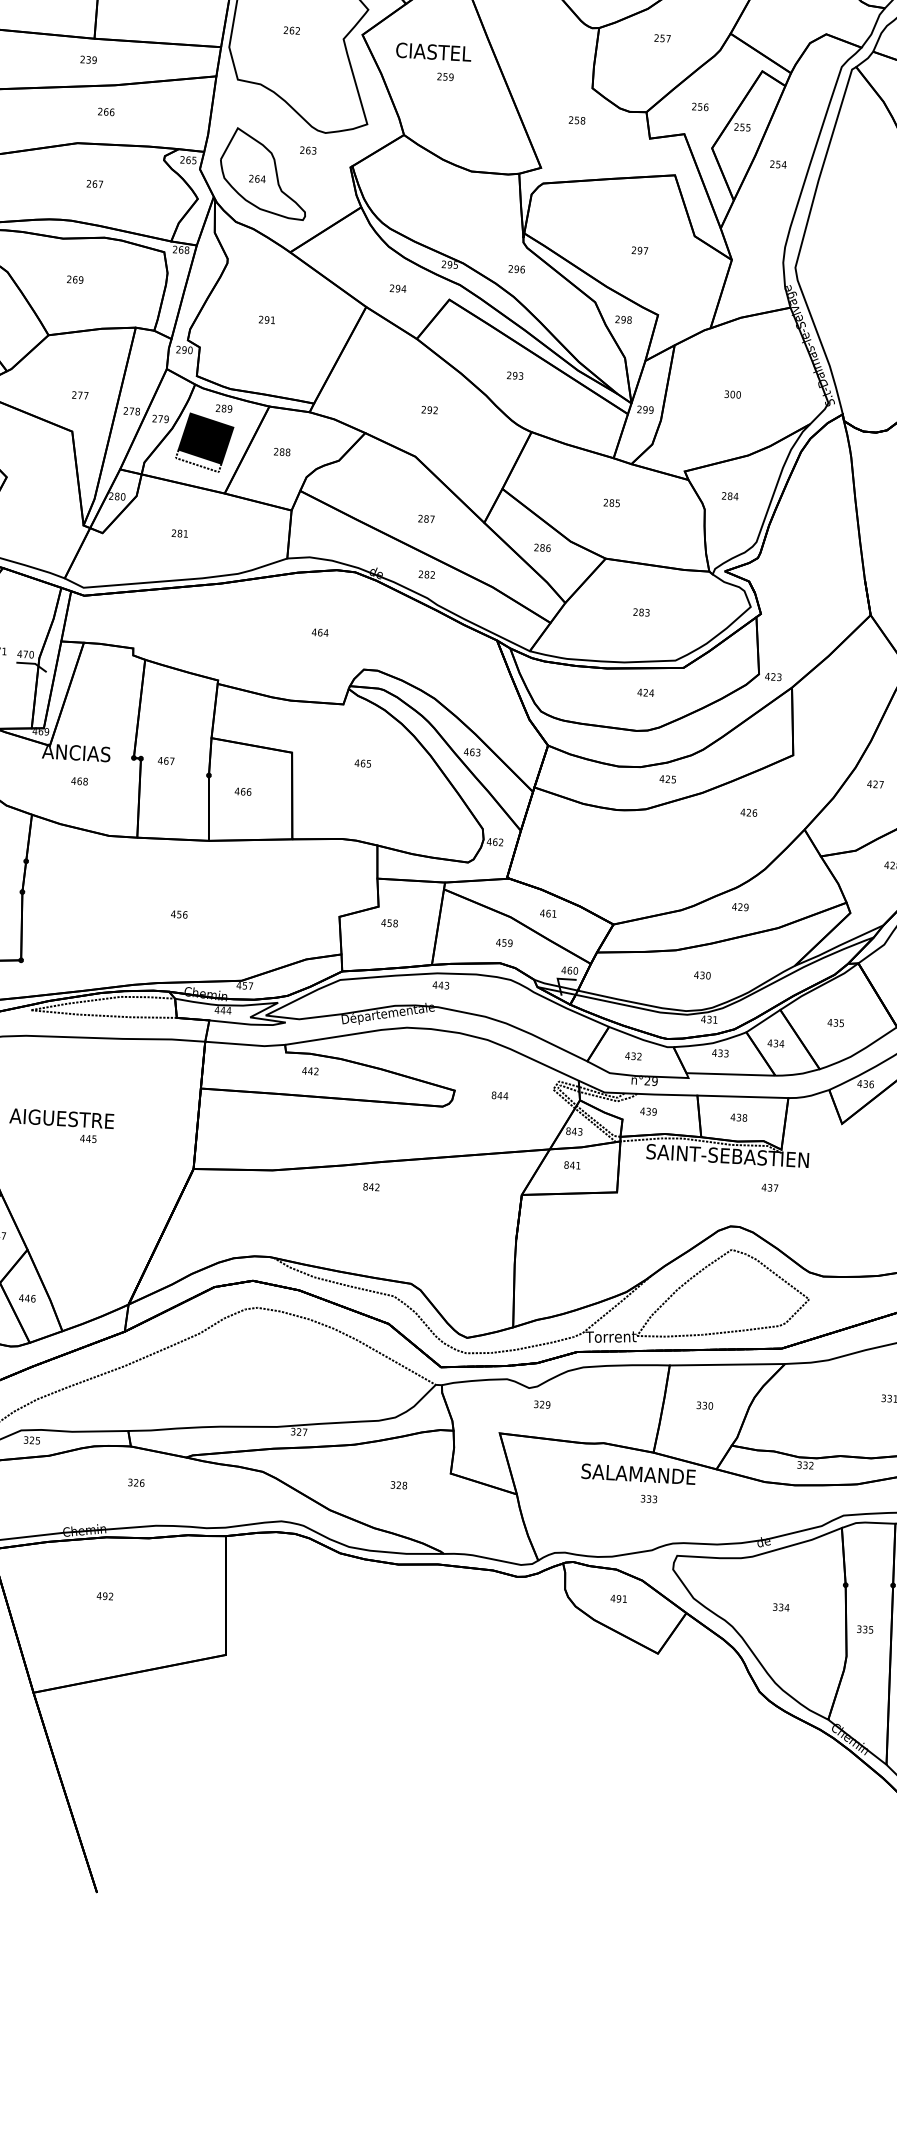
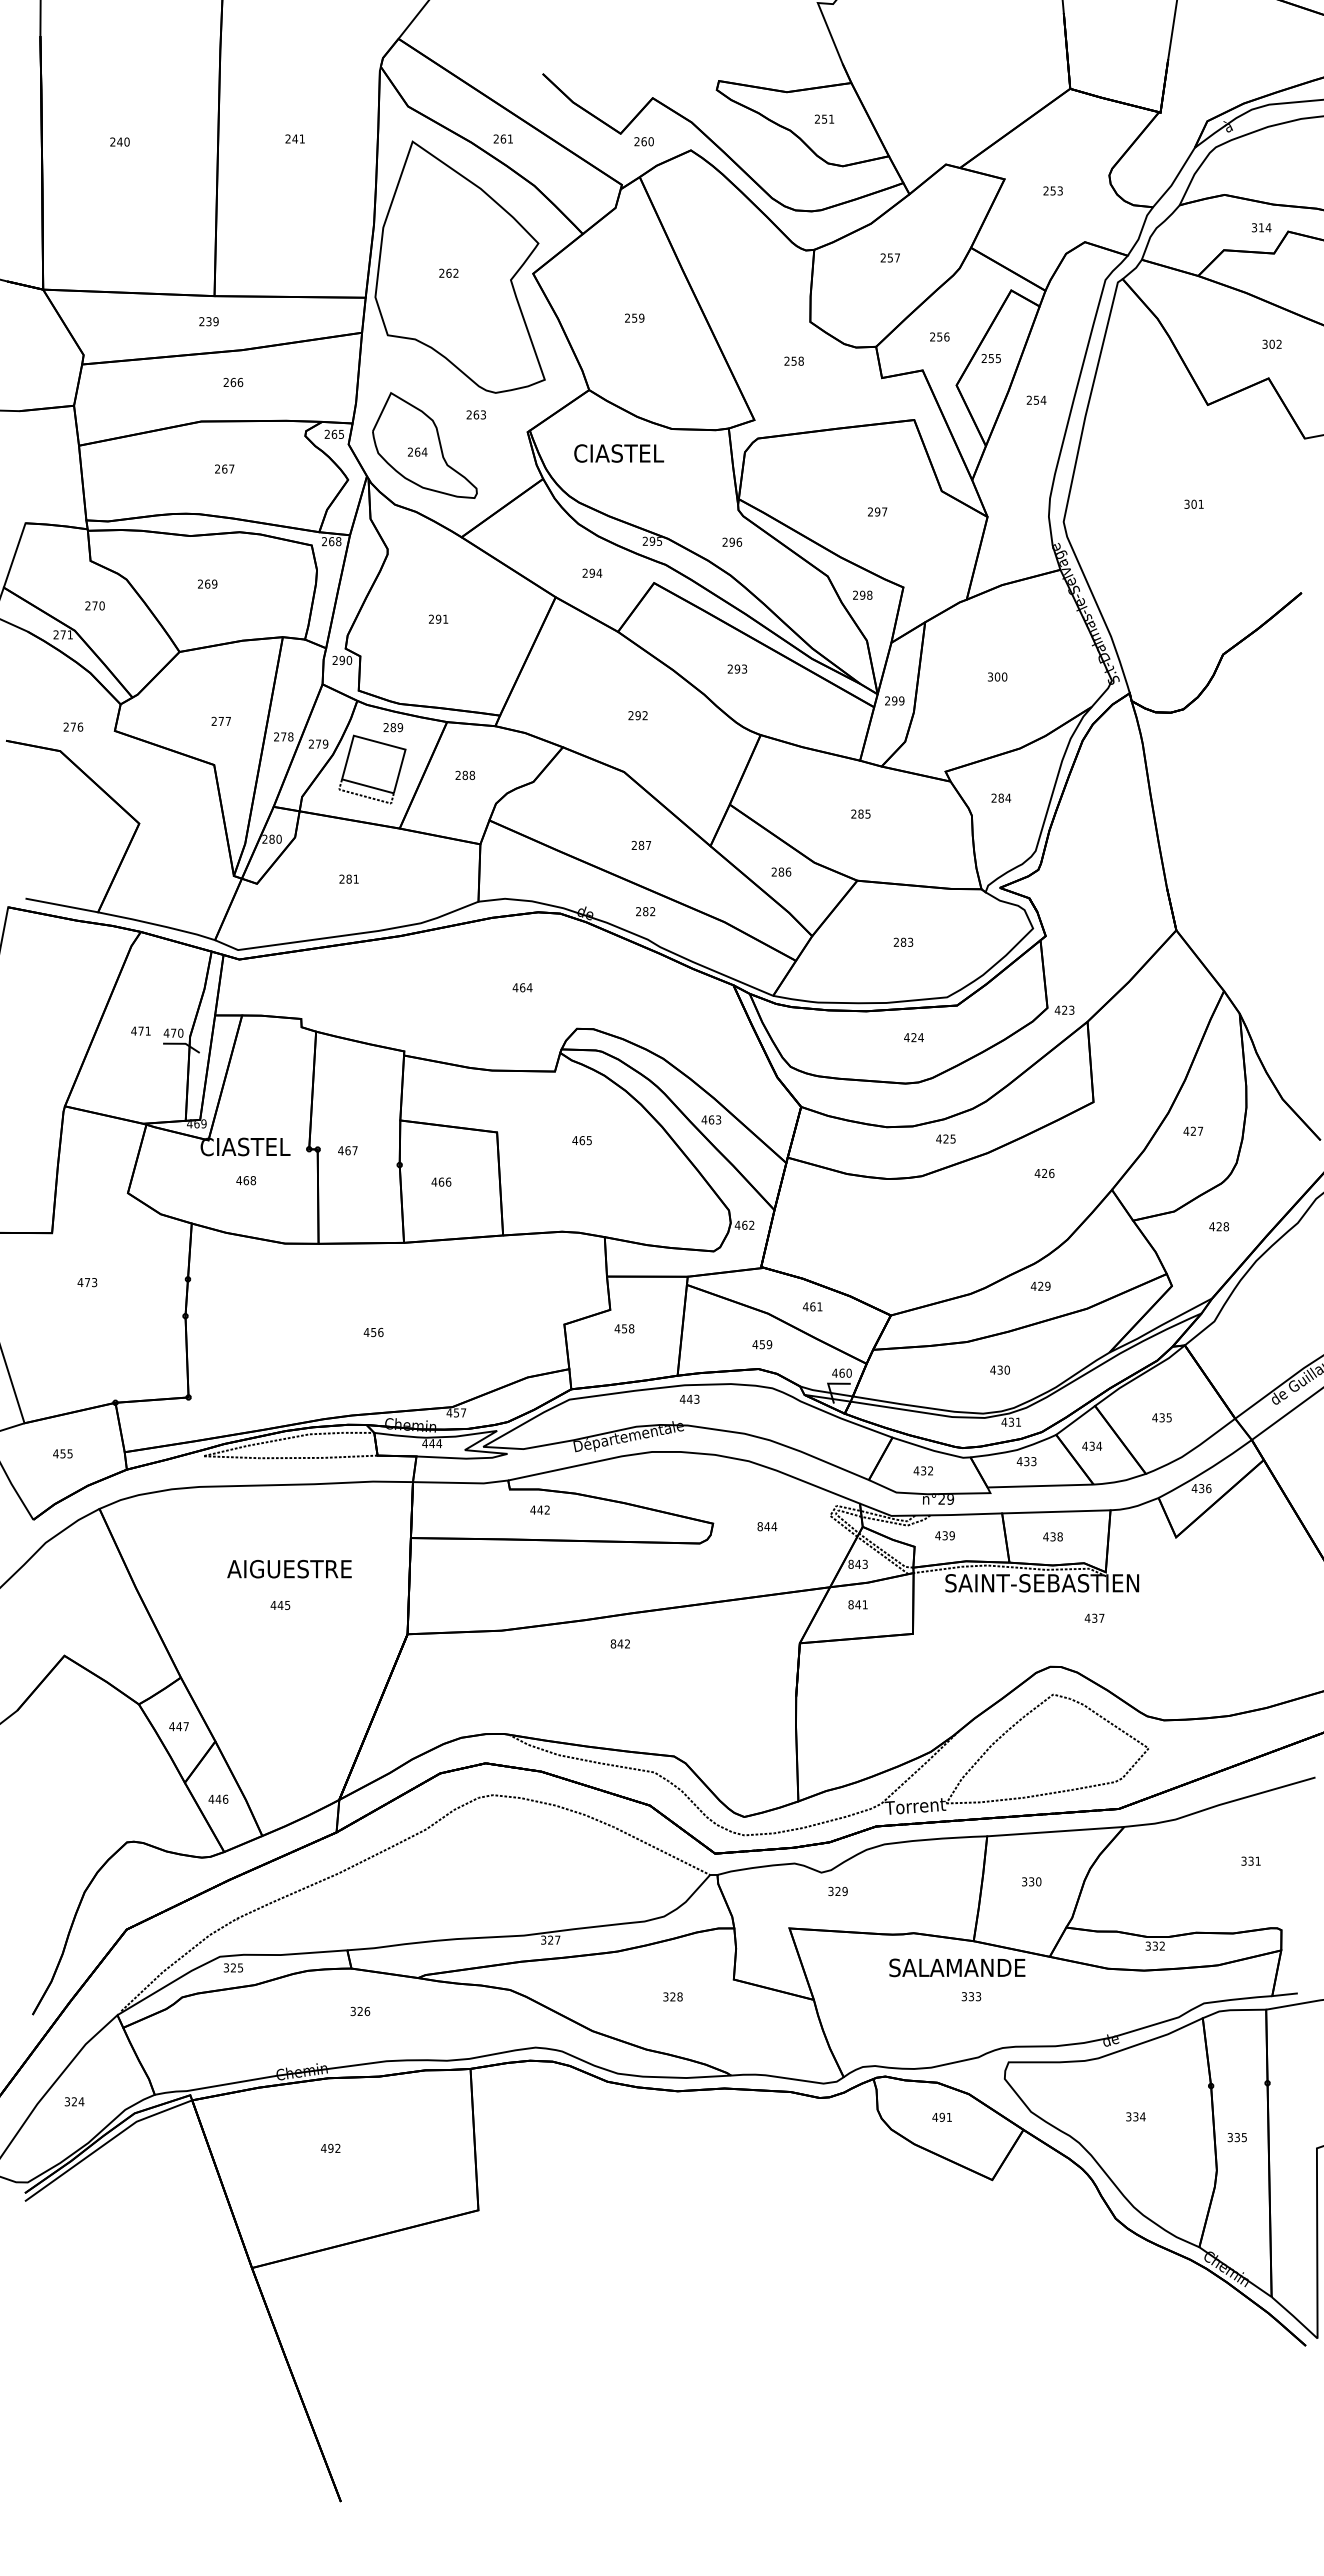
text: (434, 52) -> (619, 453), moved
fill: (205, 438) -> (373, 764), removed
text: (79, 752) -> (244, 1146), ANCIAS -> CIASTEL
text: (61, 1118) -> (289, 1568), moved

